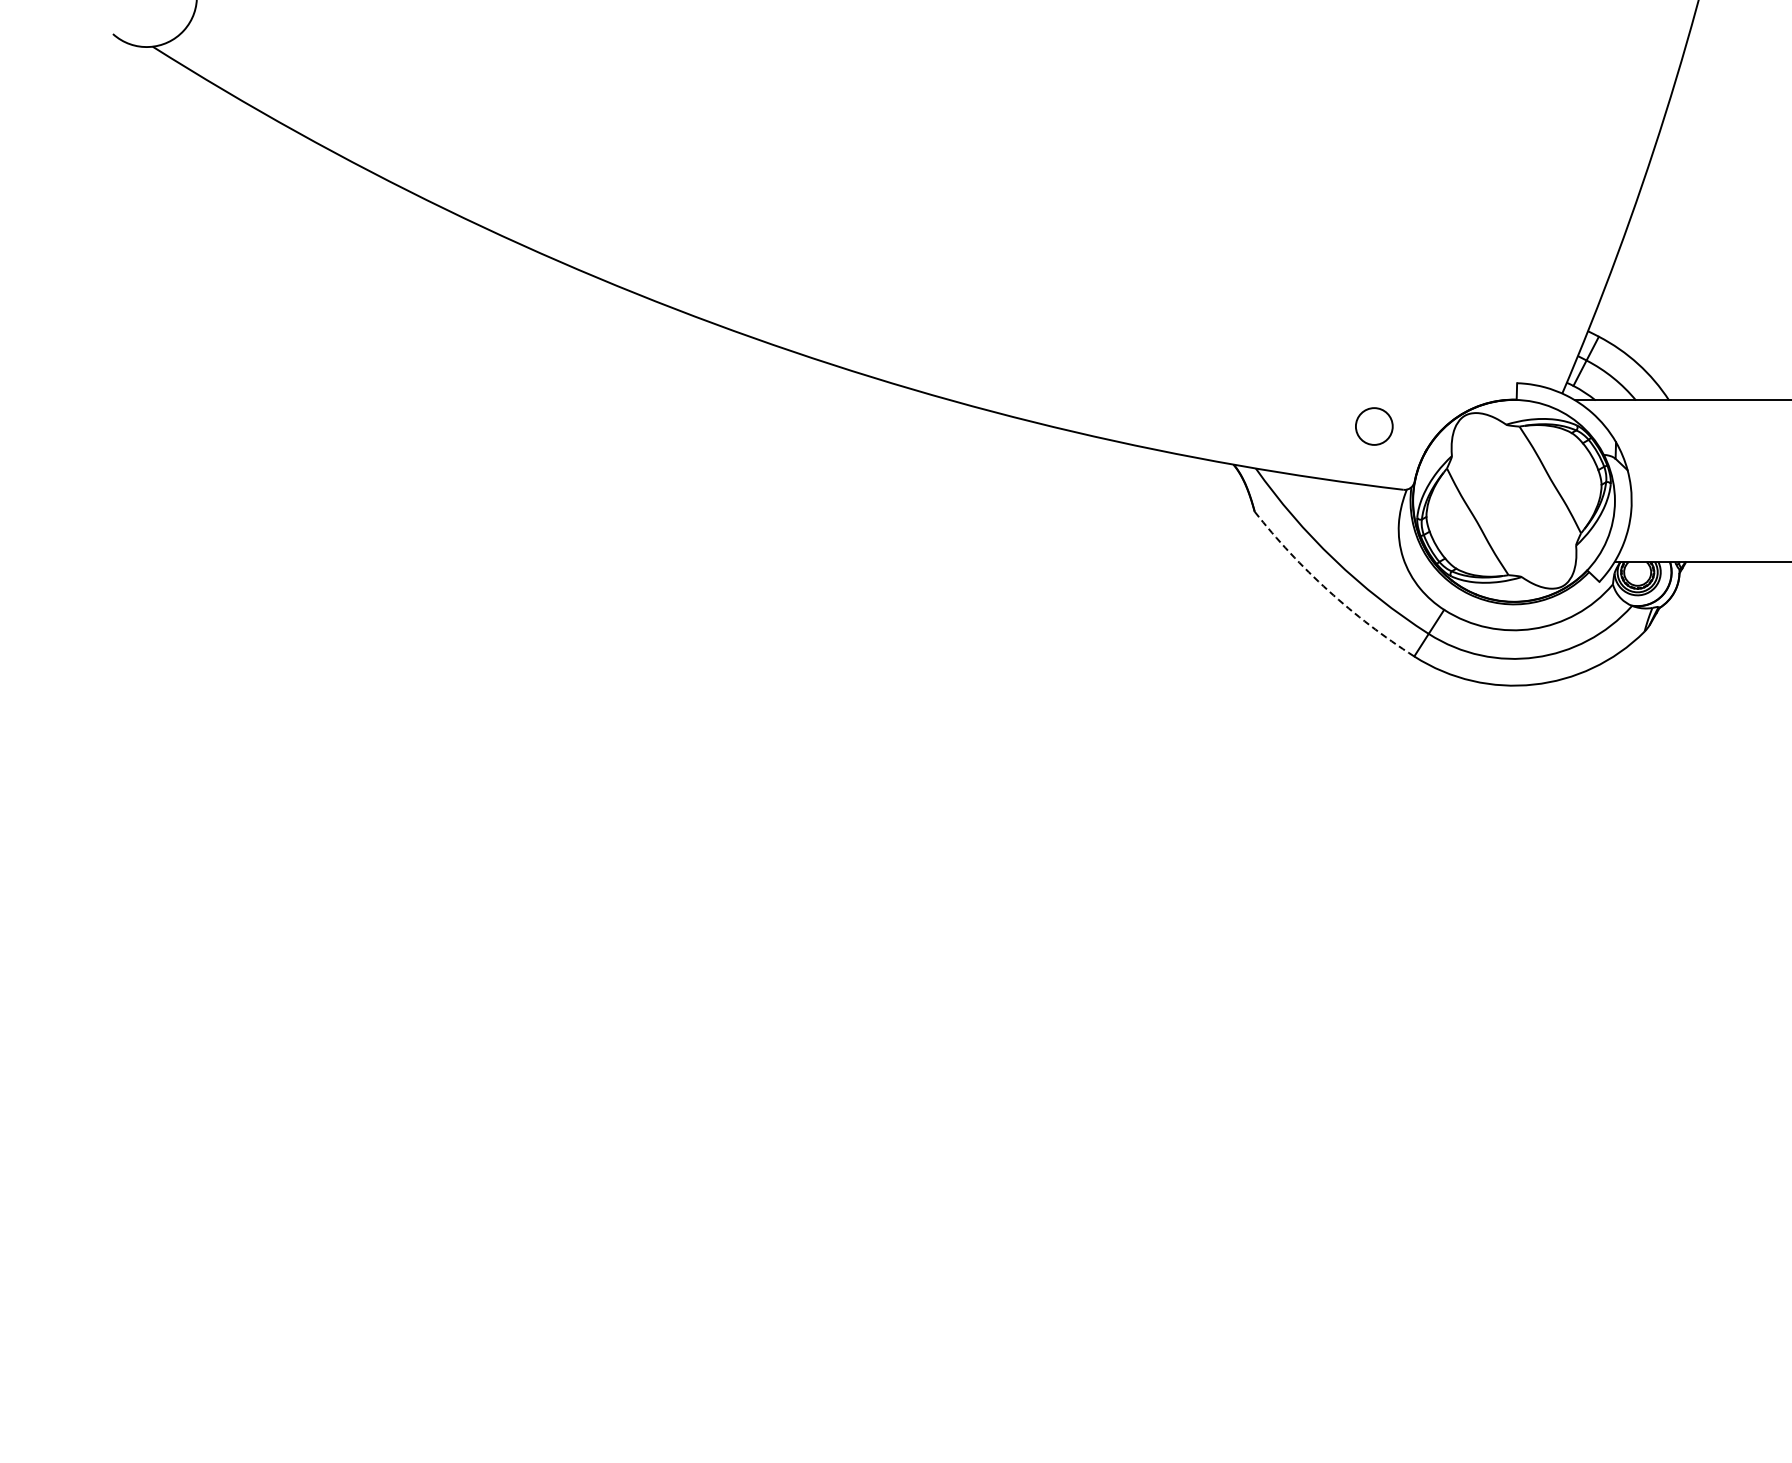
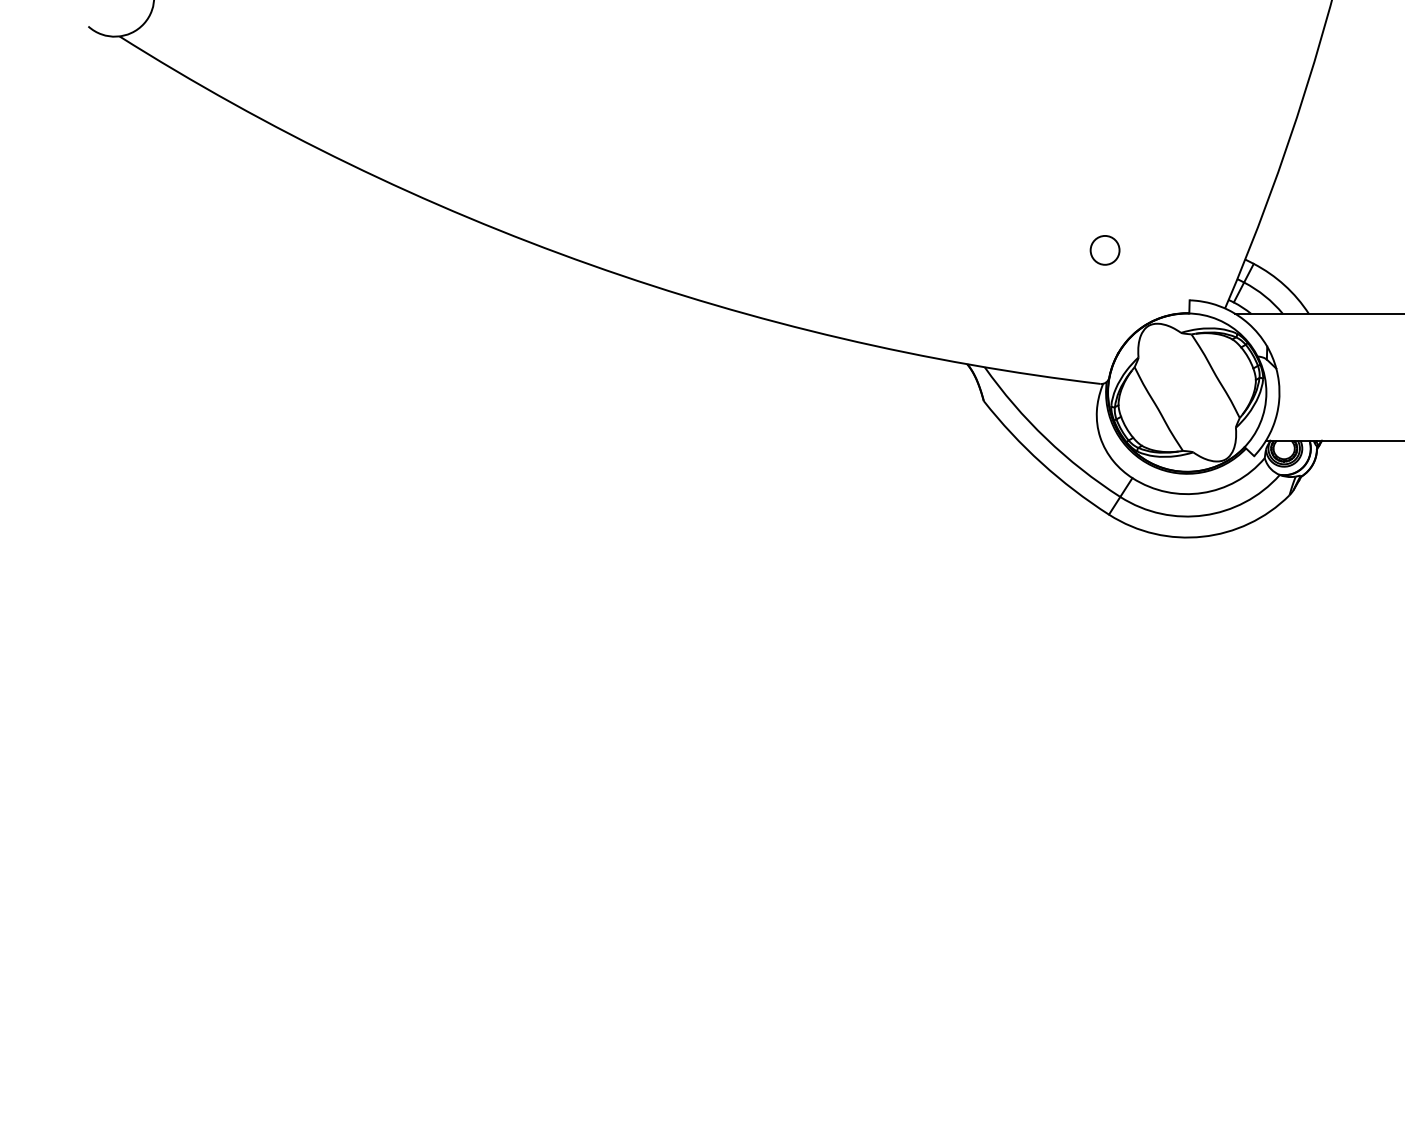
circle: (1374, 426) -> (1105, 250), moved
arc: (1328, 590) -> (1041, 462), dashed -> solid

